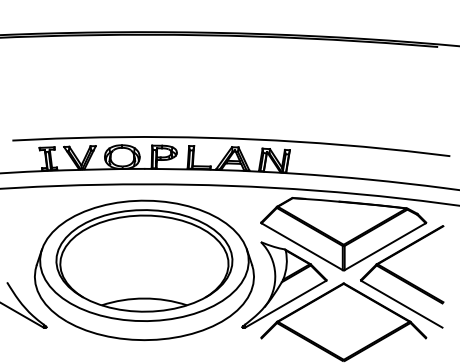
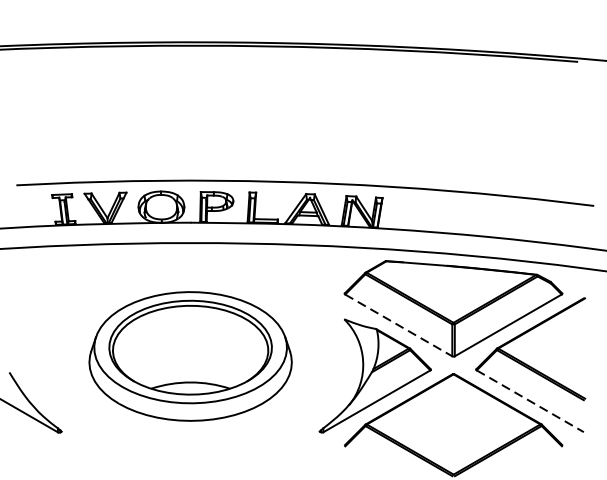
line: (302, 246) -> (399, 325), solid -> dashed
part: (144, 269) -> (190, 355), size x0.7
line: (401, 304) -> (529, 401), solid -> dashed

